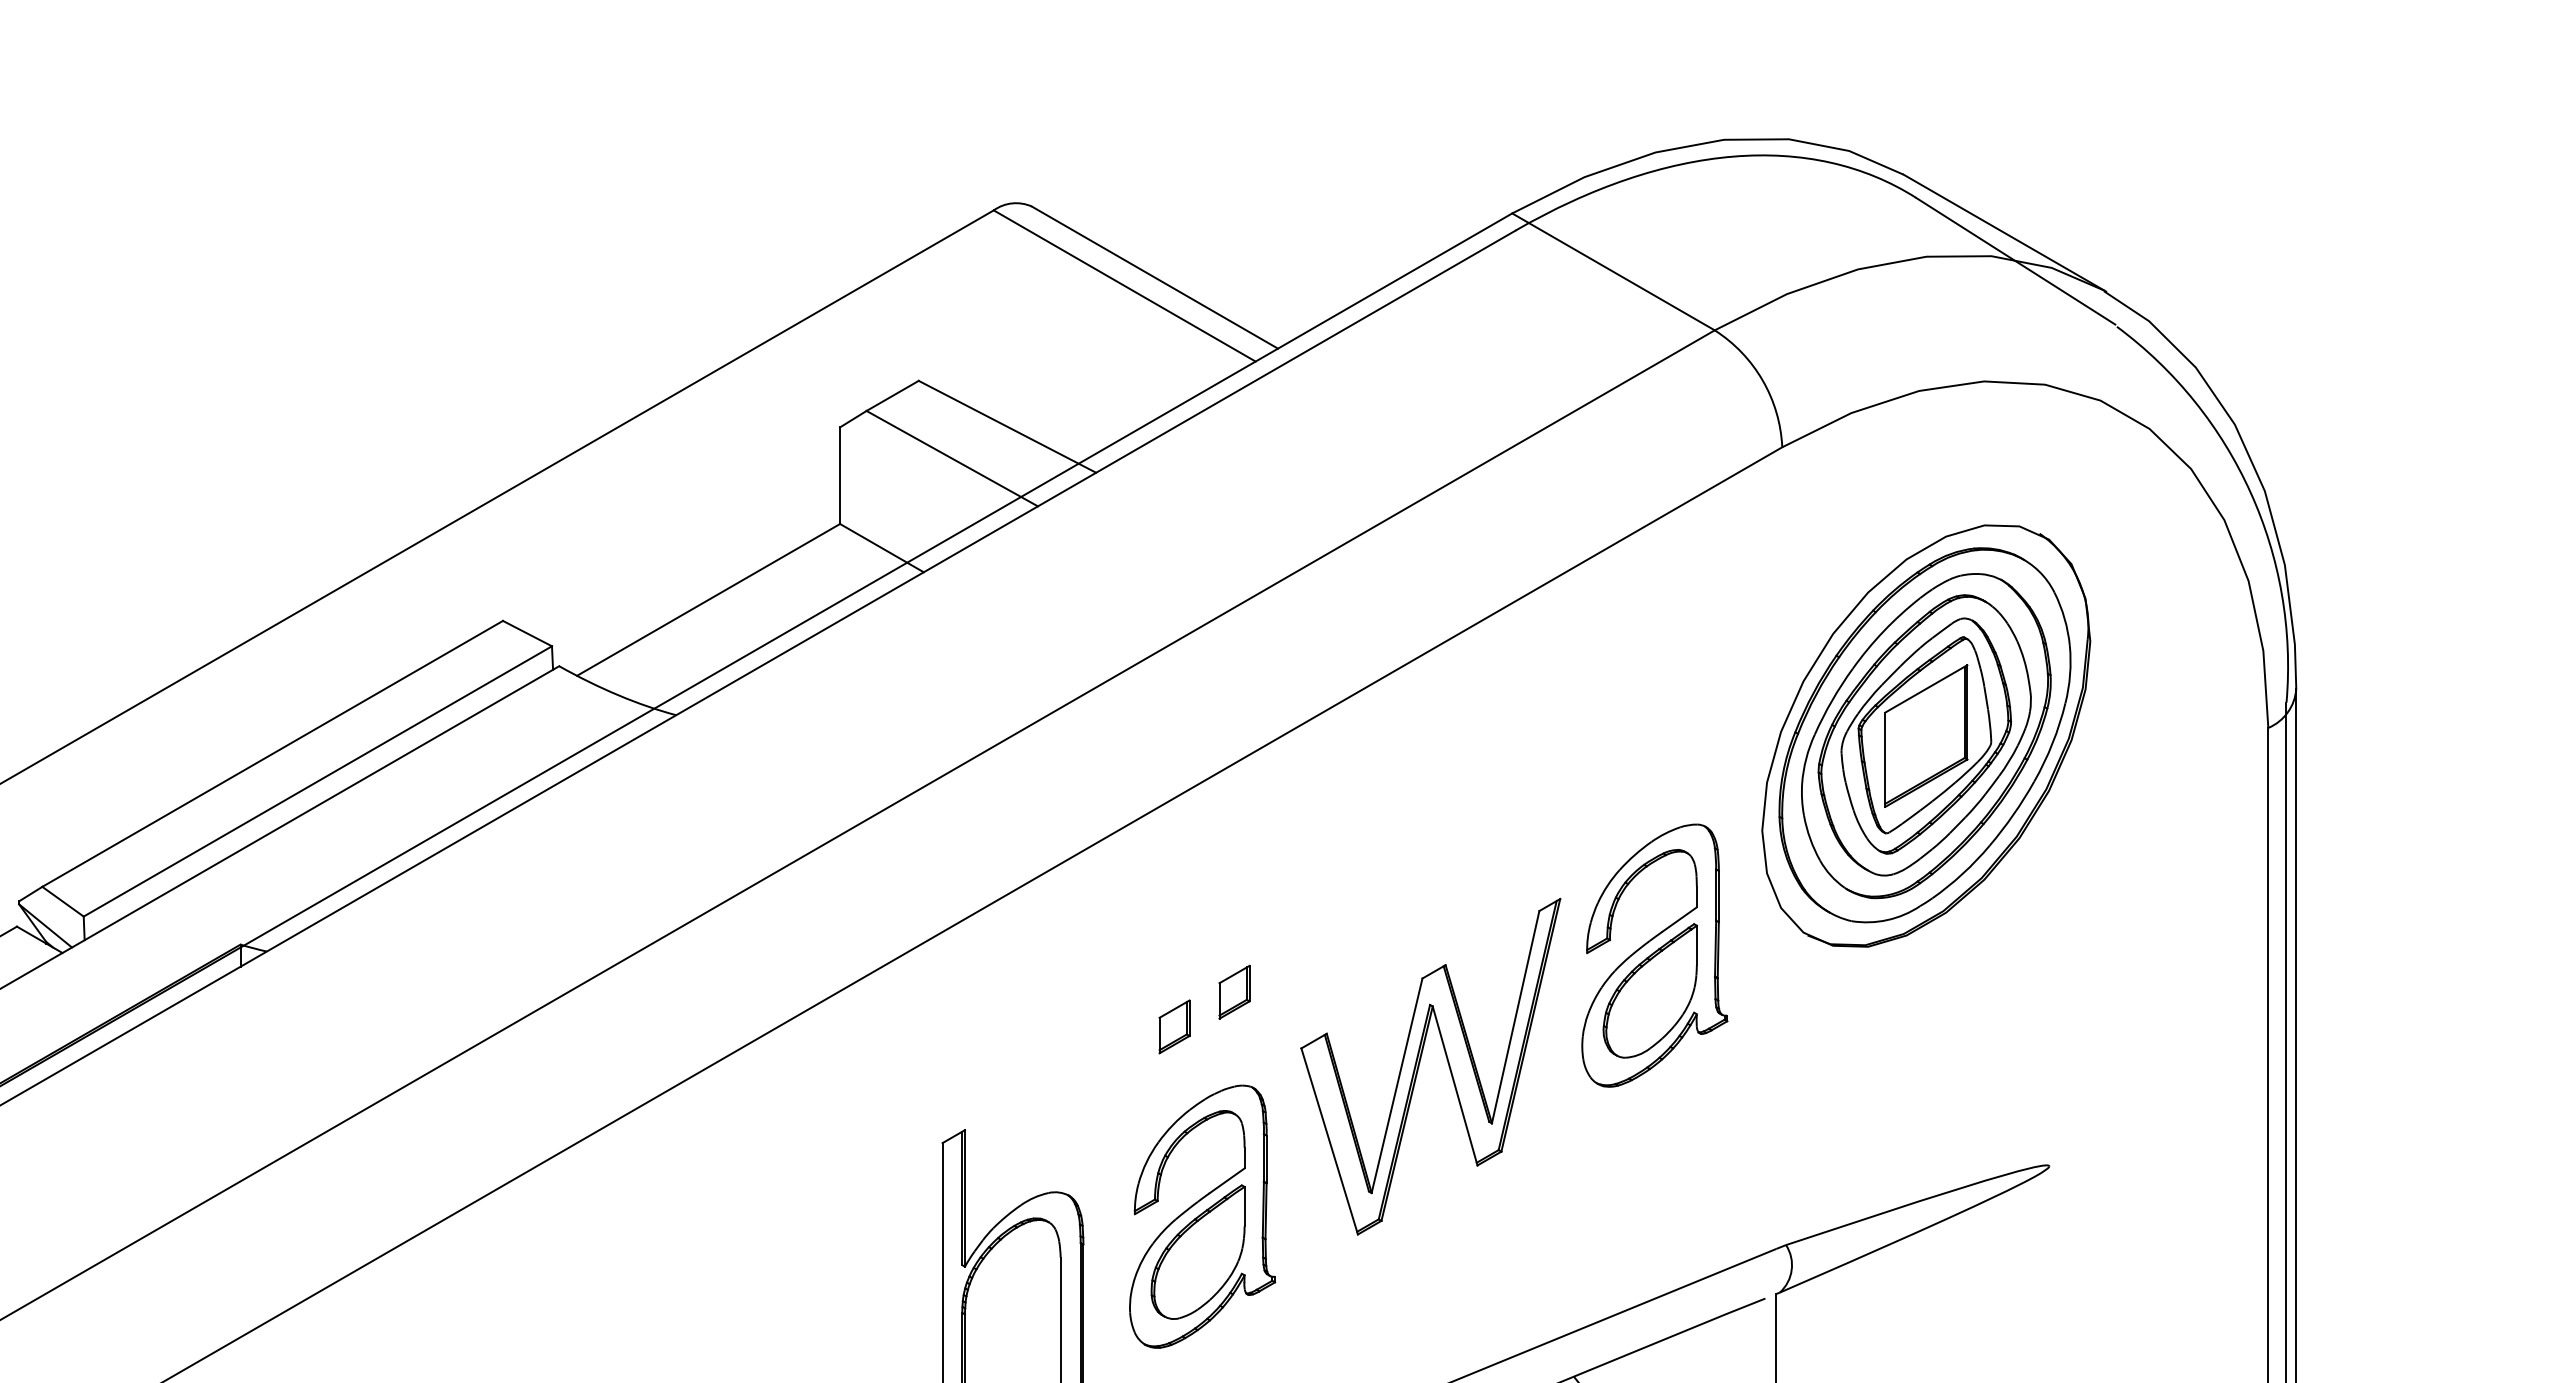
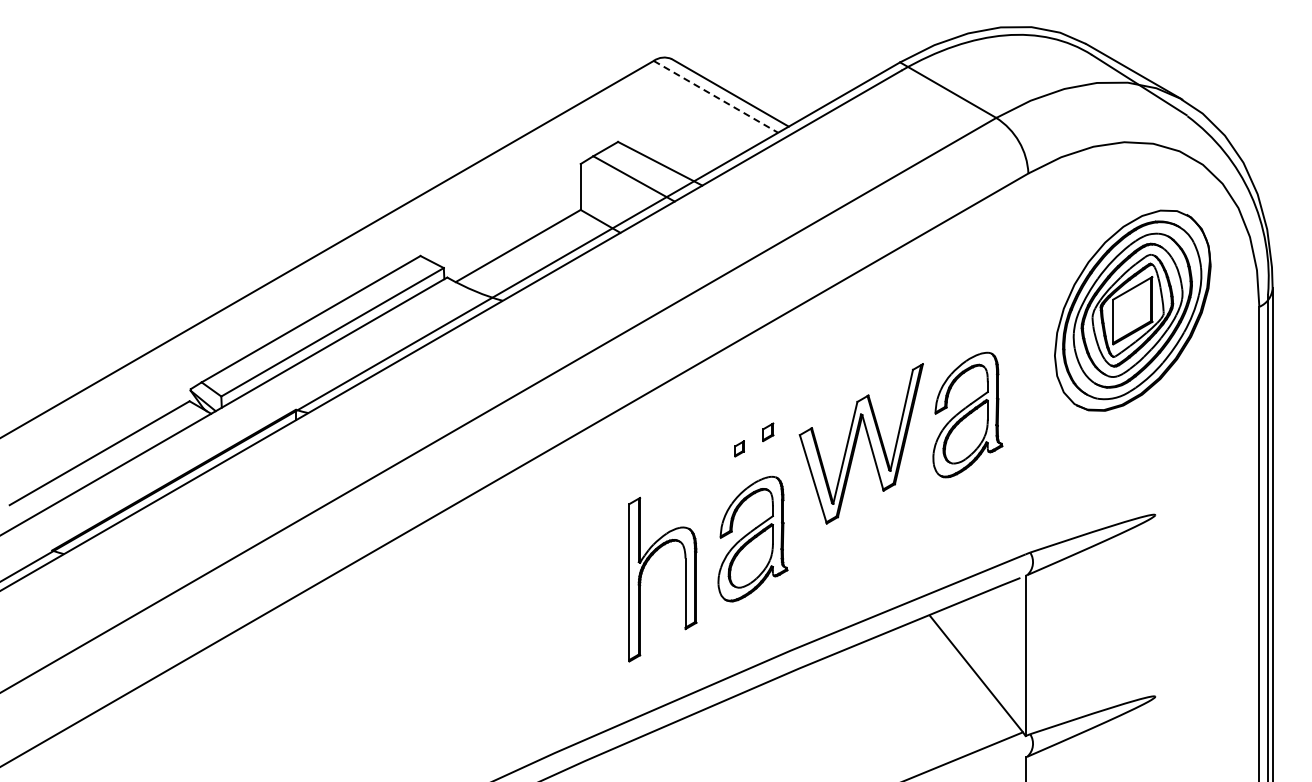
line: (1123, 285) -> (715, 96), solid -> dashed
part: (1925, 735) -> (1132, 310), moved
part: (1235, 990) -> (768, 431), size x0.7
part: (1174, 1026) -> (739, 448), size x0.6
part: (1428, 1066) -> (860, 443), moved

